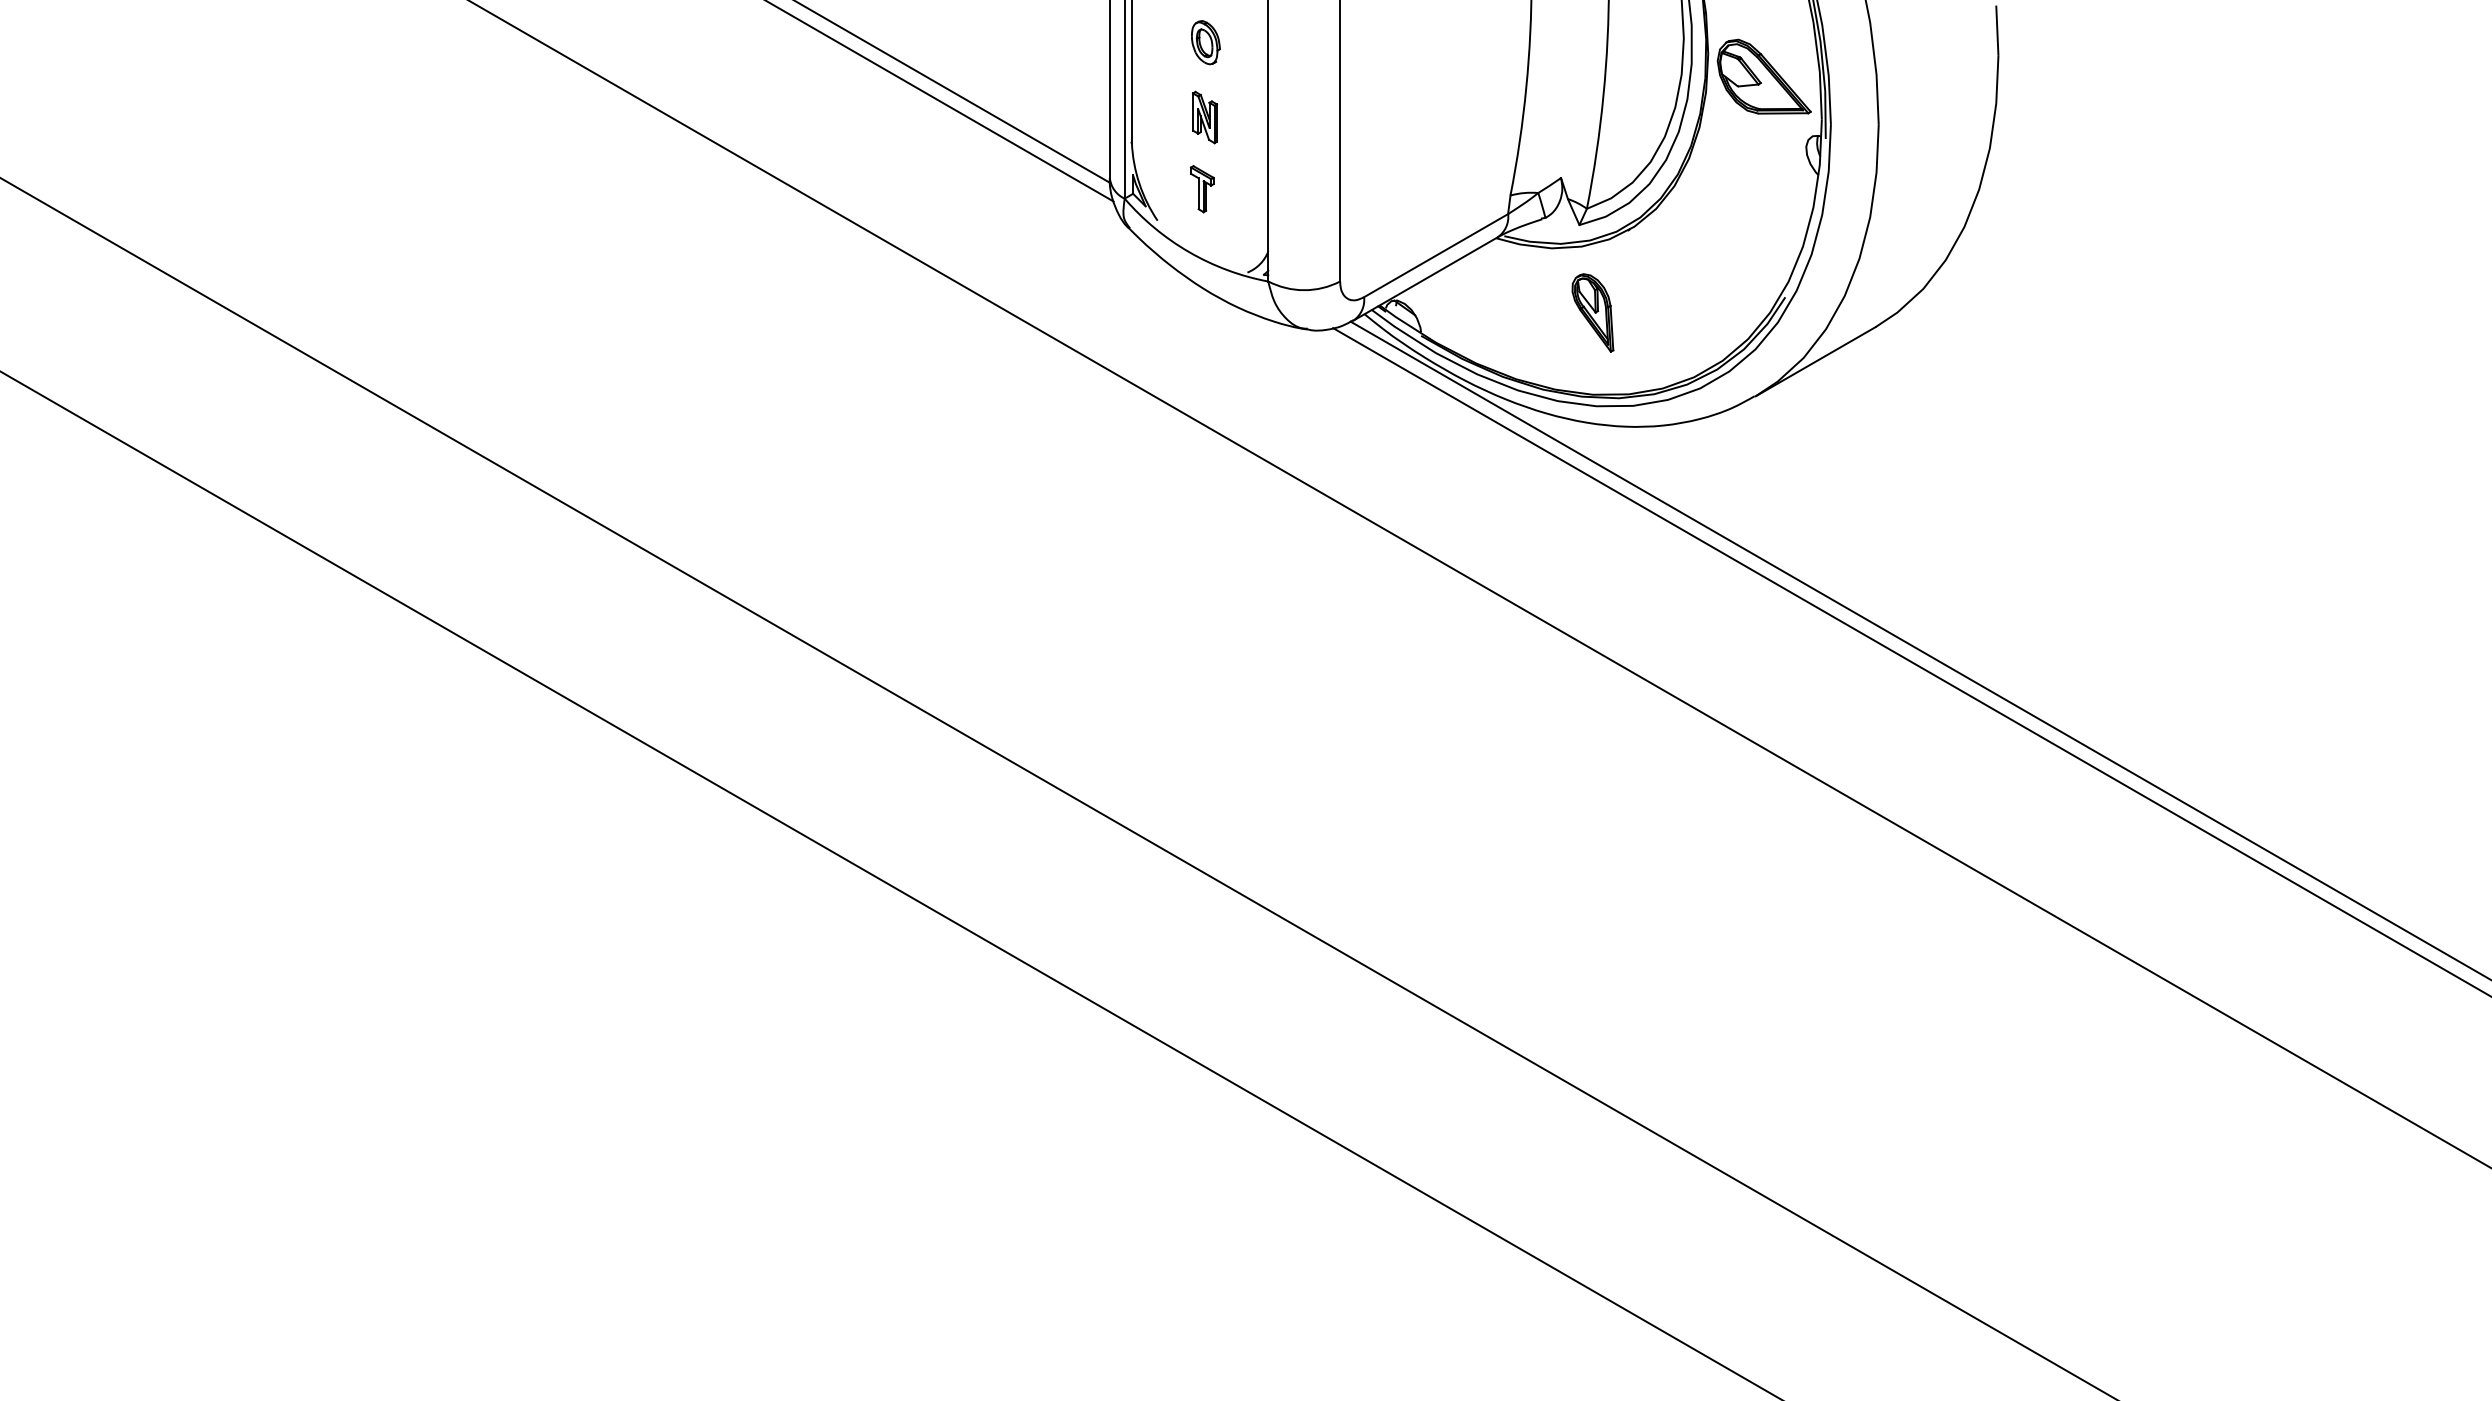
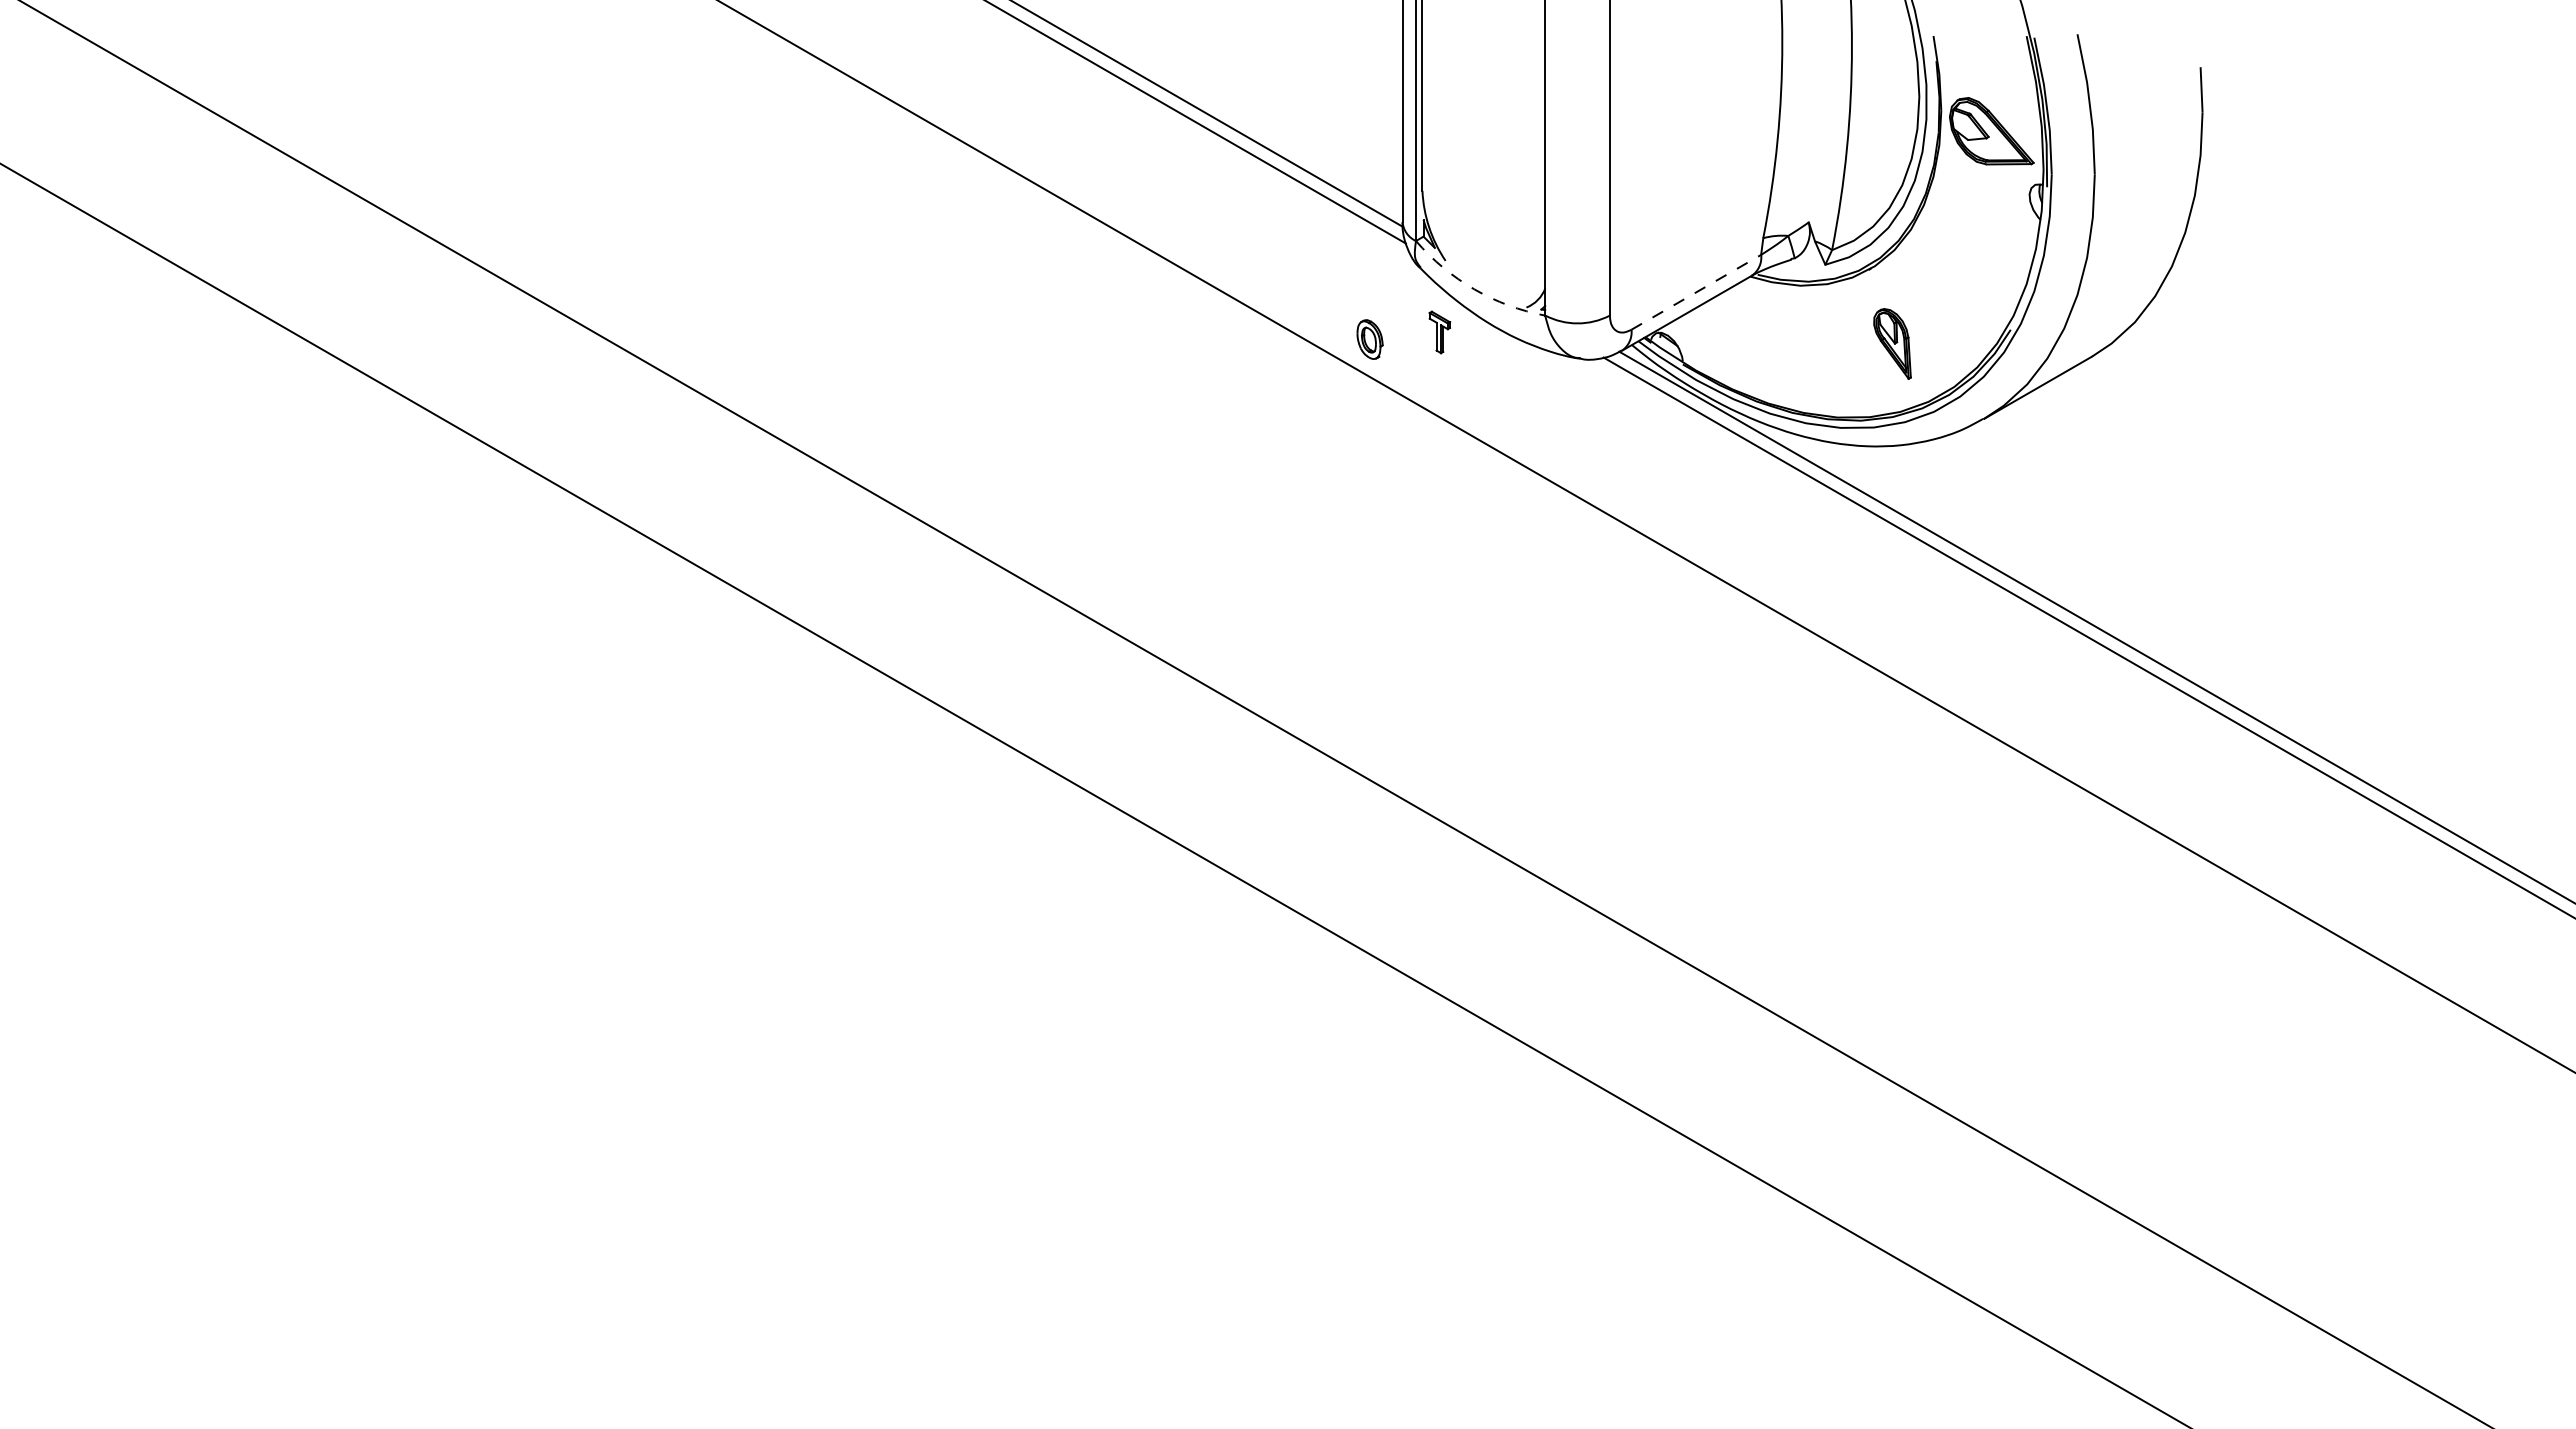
part: (1205, 42) -> (1369, 339), moved
part: (1205, 117) -> (1488, 167), removed
part: (1201, 189) -> (1439, 332), moved
arc: (1189, 252) -> (1474, 289), solid -> dashed
line: (1436, 255) -> (1696, 292), solid -> dashed
part: (1592, 312) -> (1892, 343), moved

